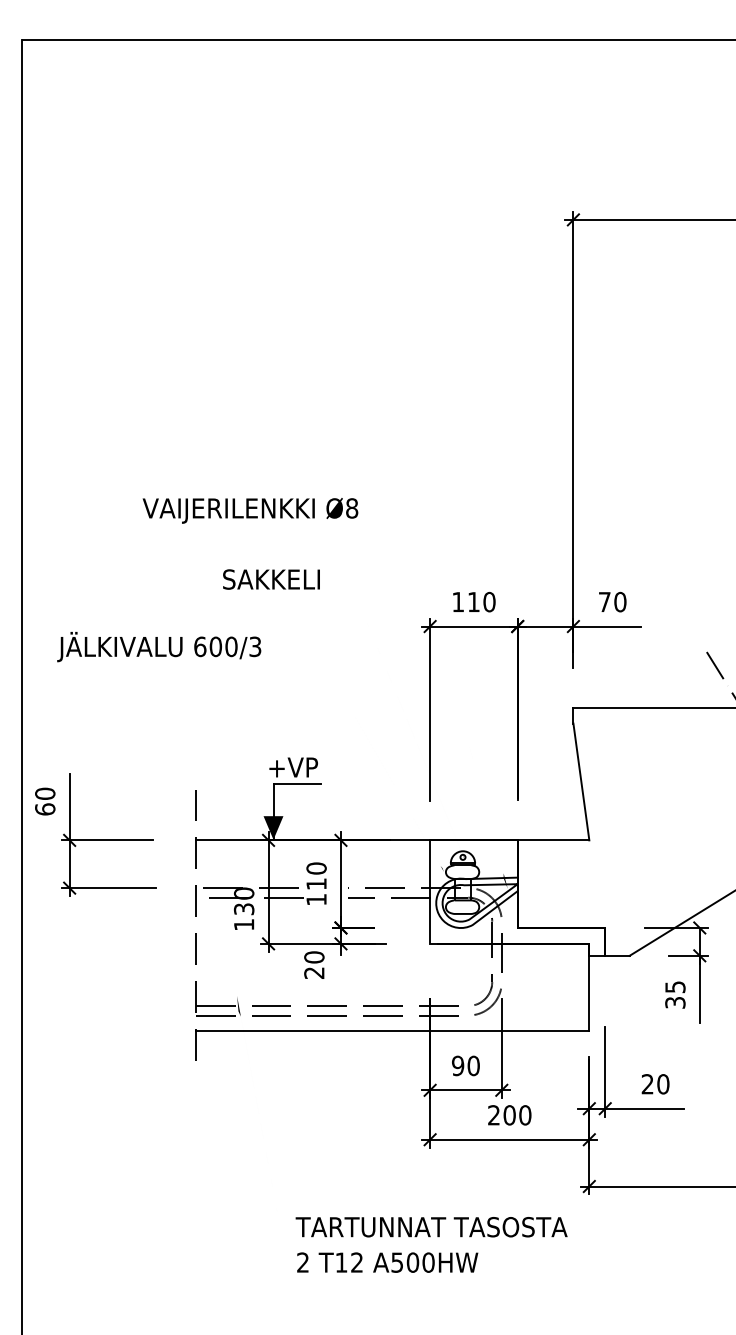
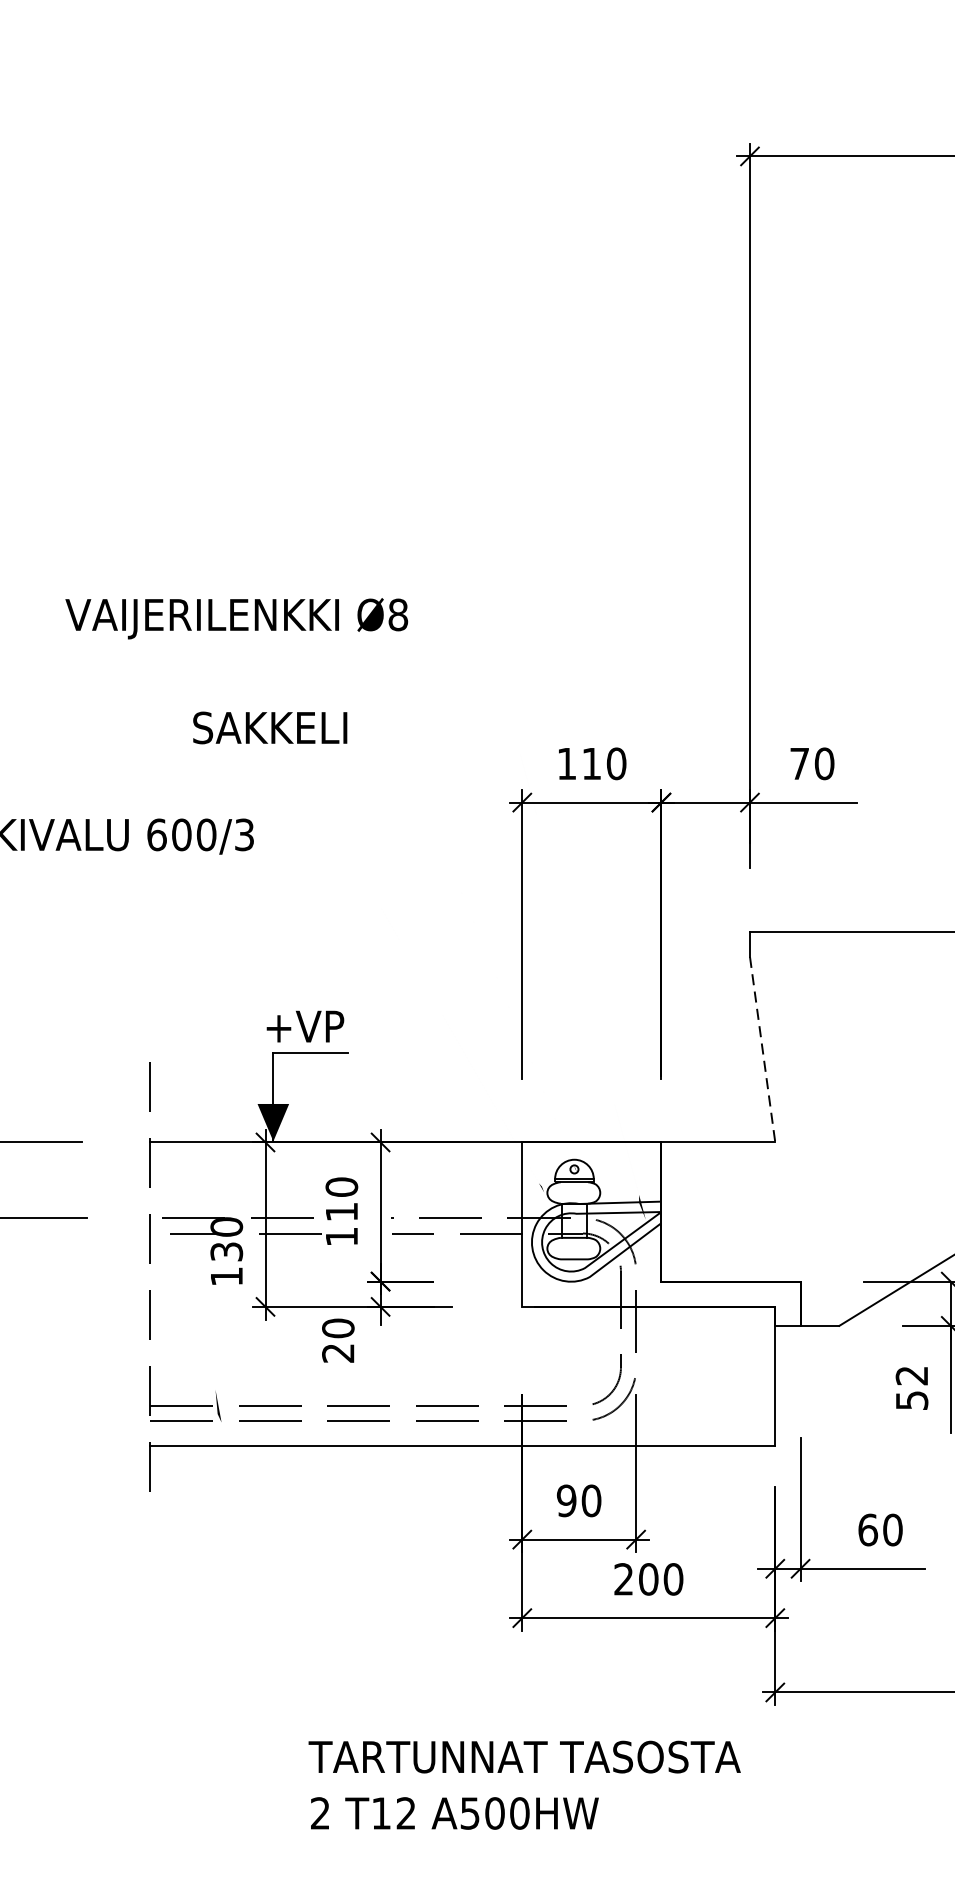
line: (581, 782) -> (762, 1050), solid -> dashed
text: (675, 994) -> (912, 1387), 35 -> 52
text: (647, 1084) -> (867, 1530), 20 -> 60

